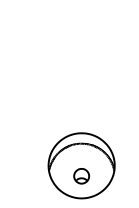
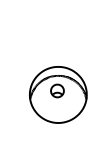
part: (81, 176) -> (57, 91), moved

